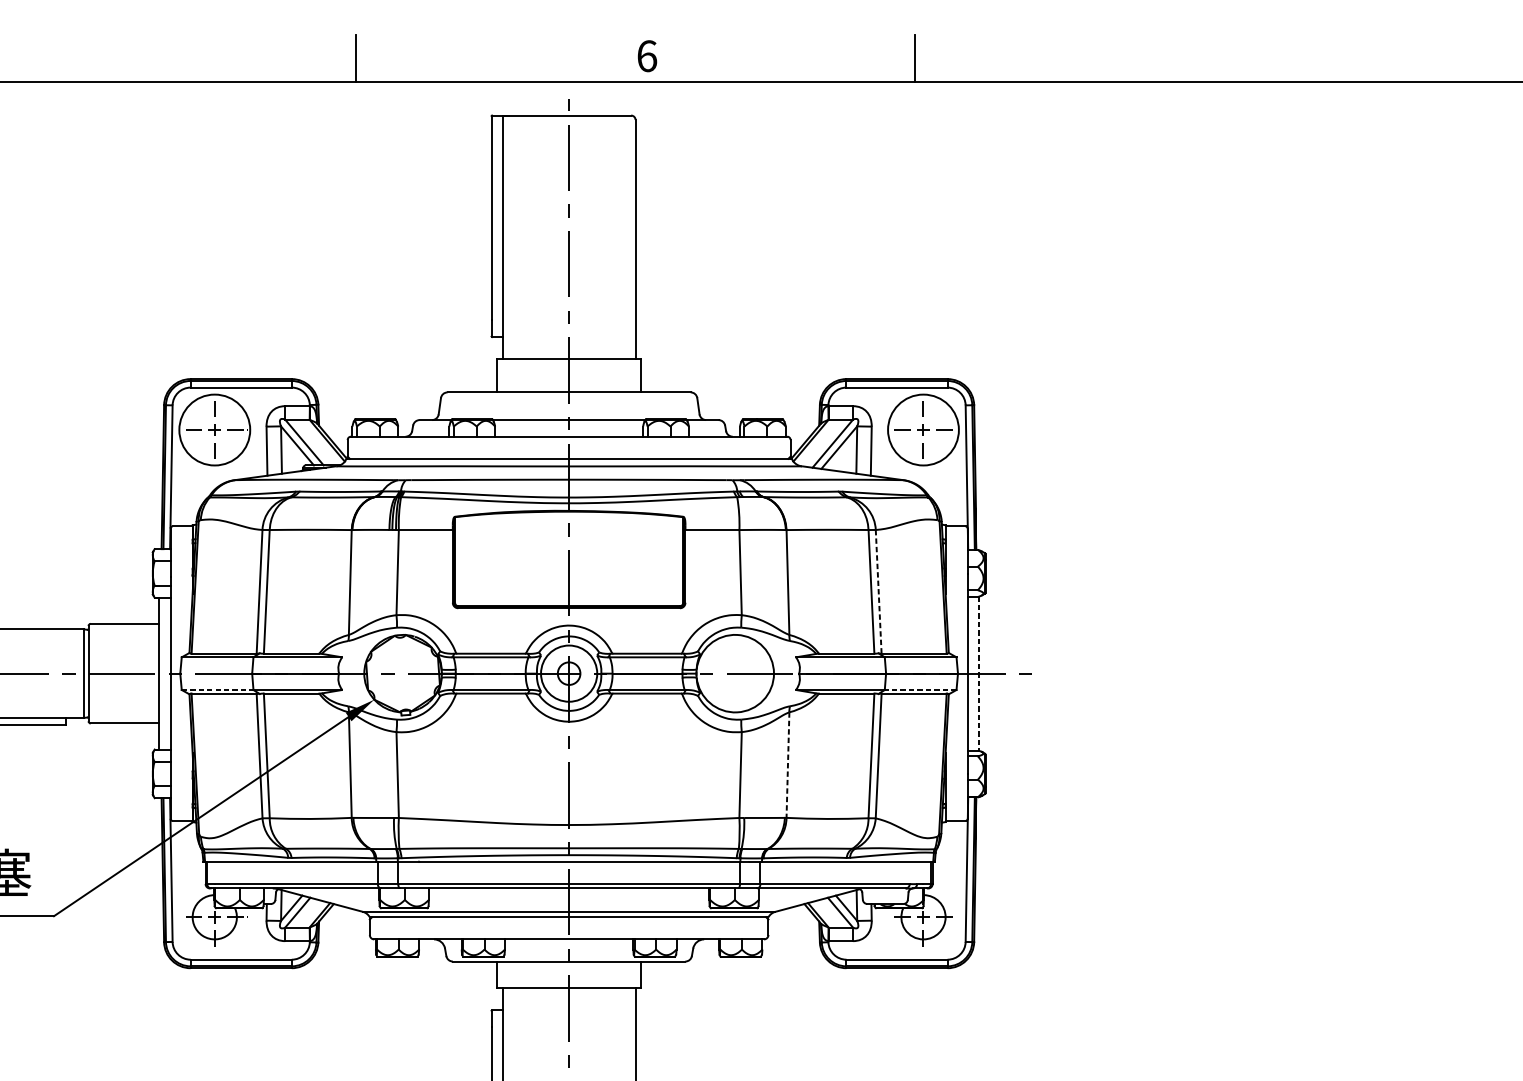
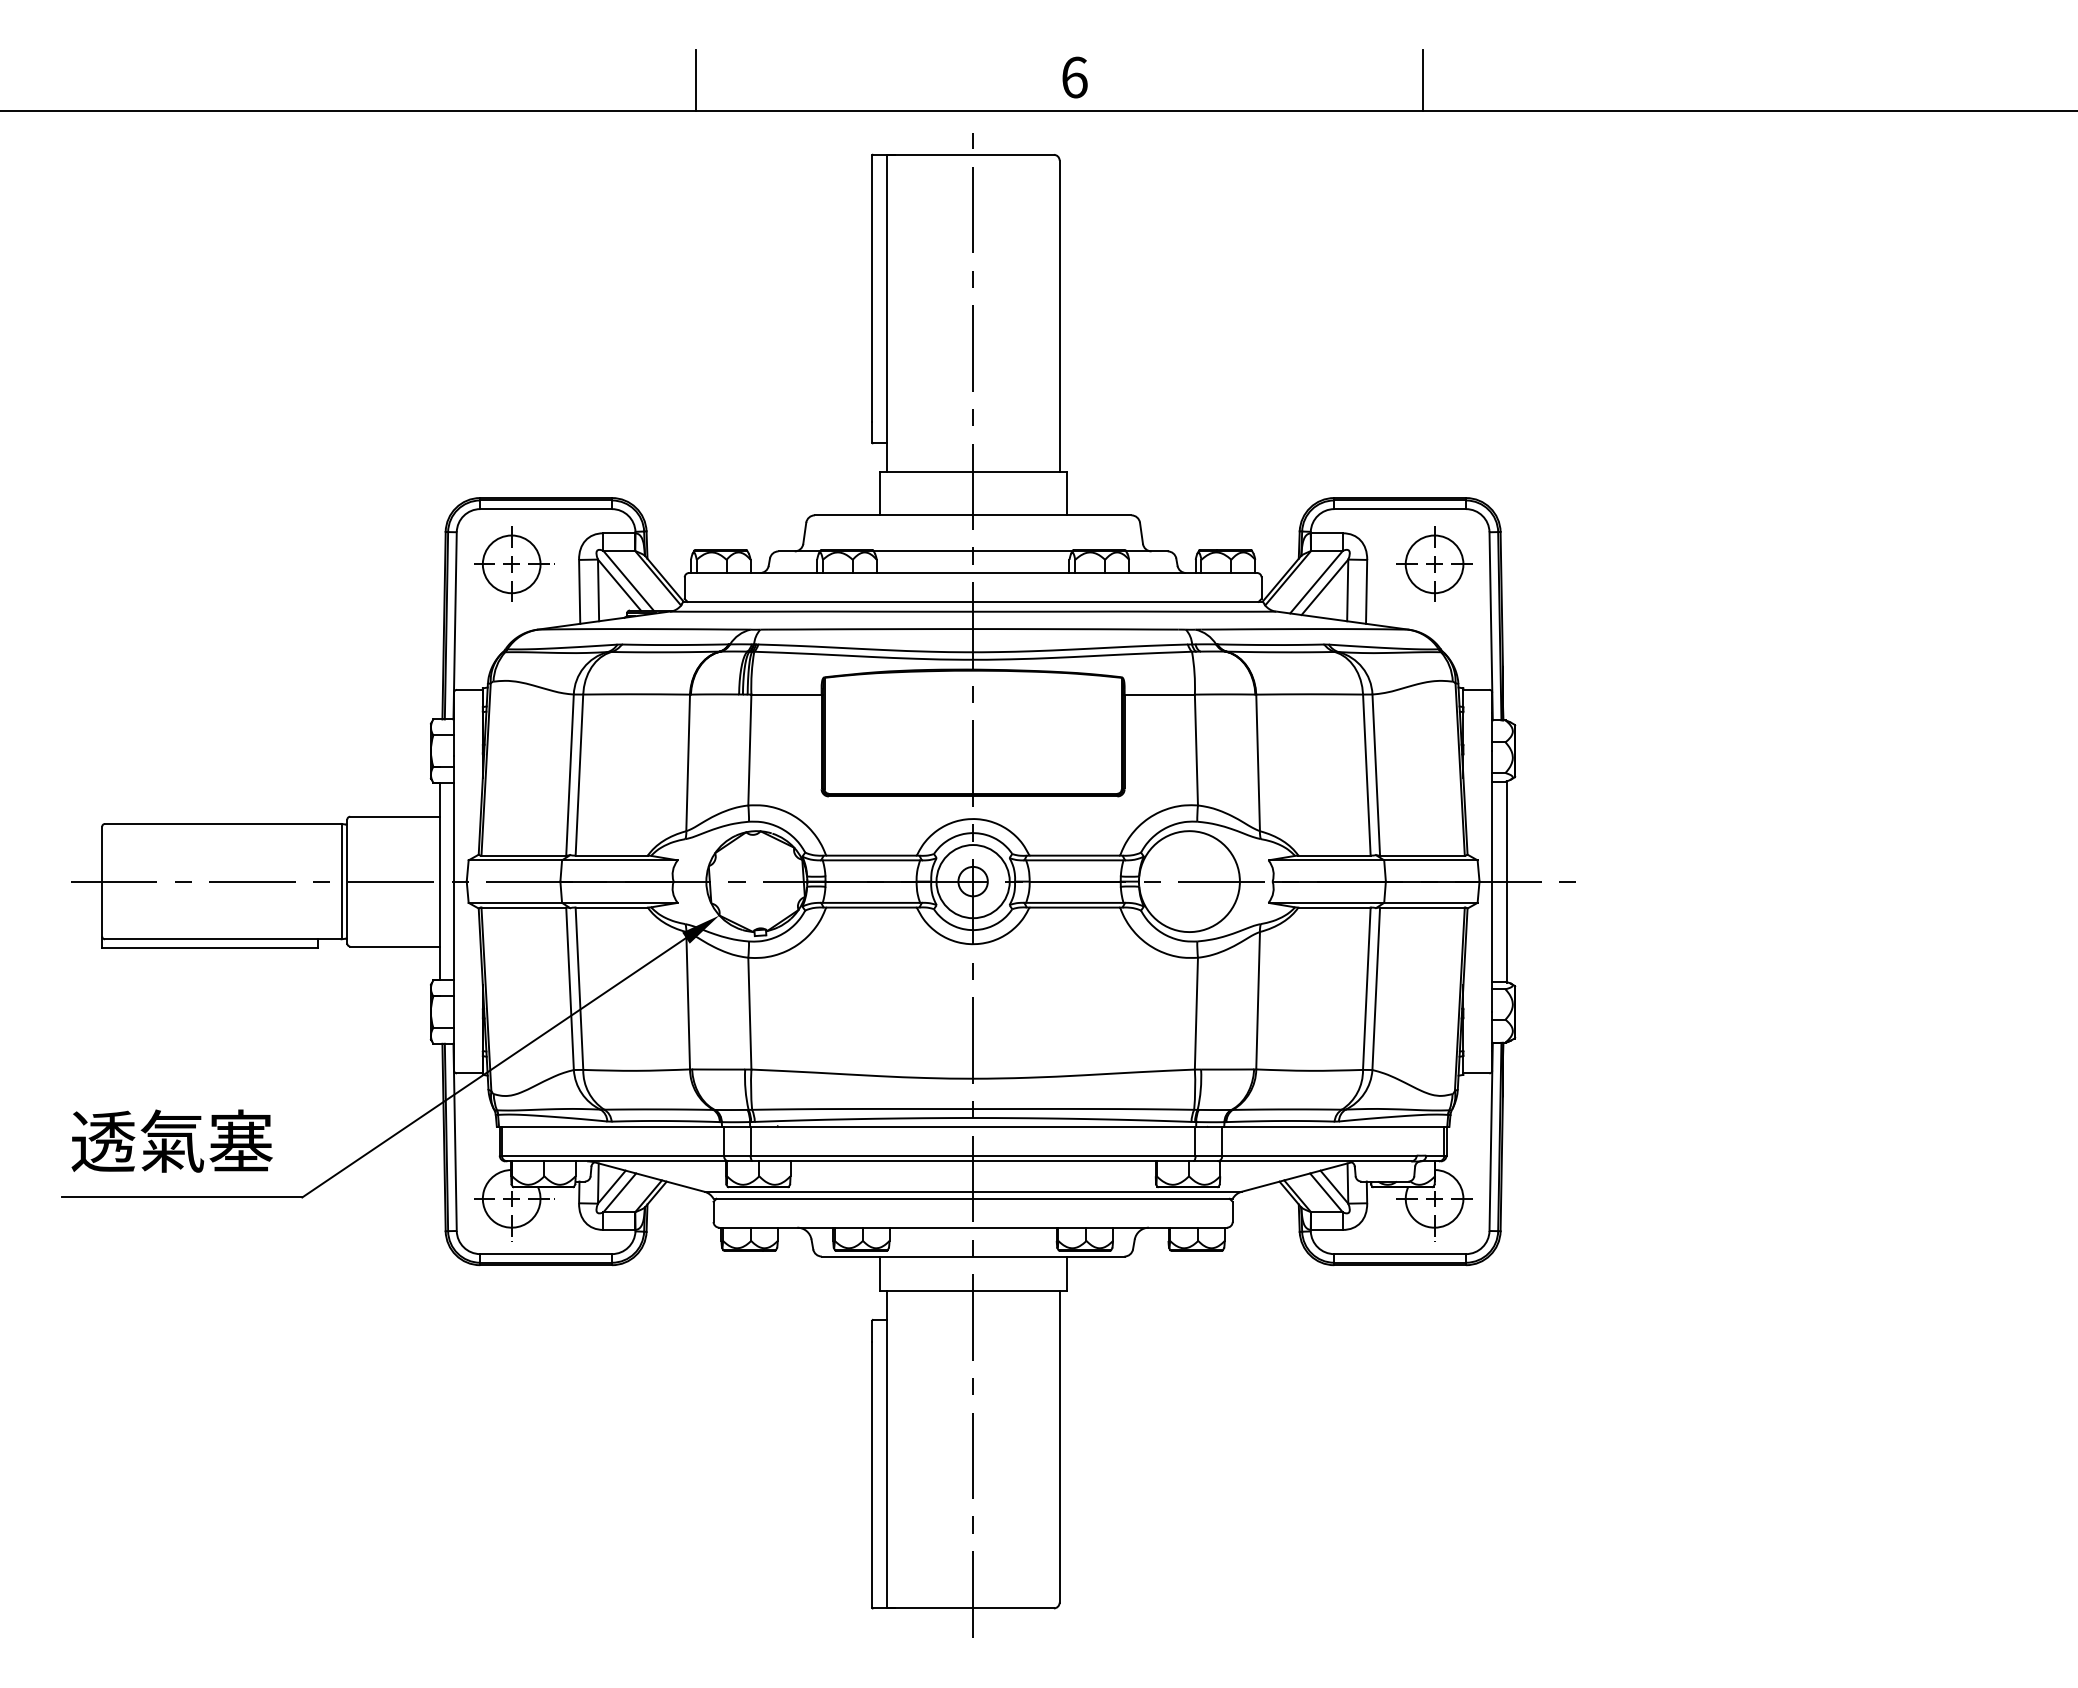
circle: (214, 430) -> (511, 564), size x0.62
circle: (923, 430) -> (1434, 564), size x0.62
line: (878, 592) -> (1376, 775), dashed -> solid
line: (978, 673) -> (1506, 881), dashed -> solid
line: (217, 689) -> (515, 902), dashed -> solid
line: (920, 689) -> (1430, 902), dashed -> solid
line: (788, 765) -> (1258, 1001), dashed -> solid

